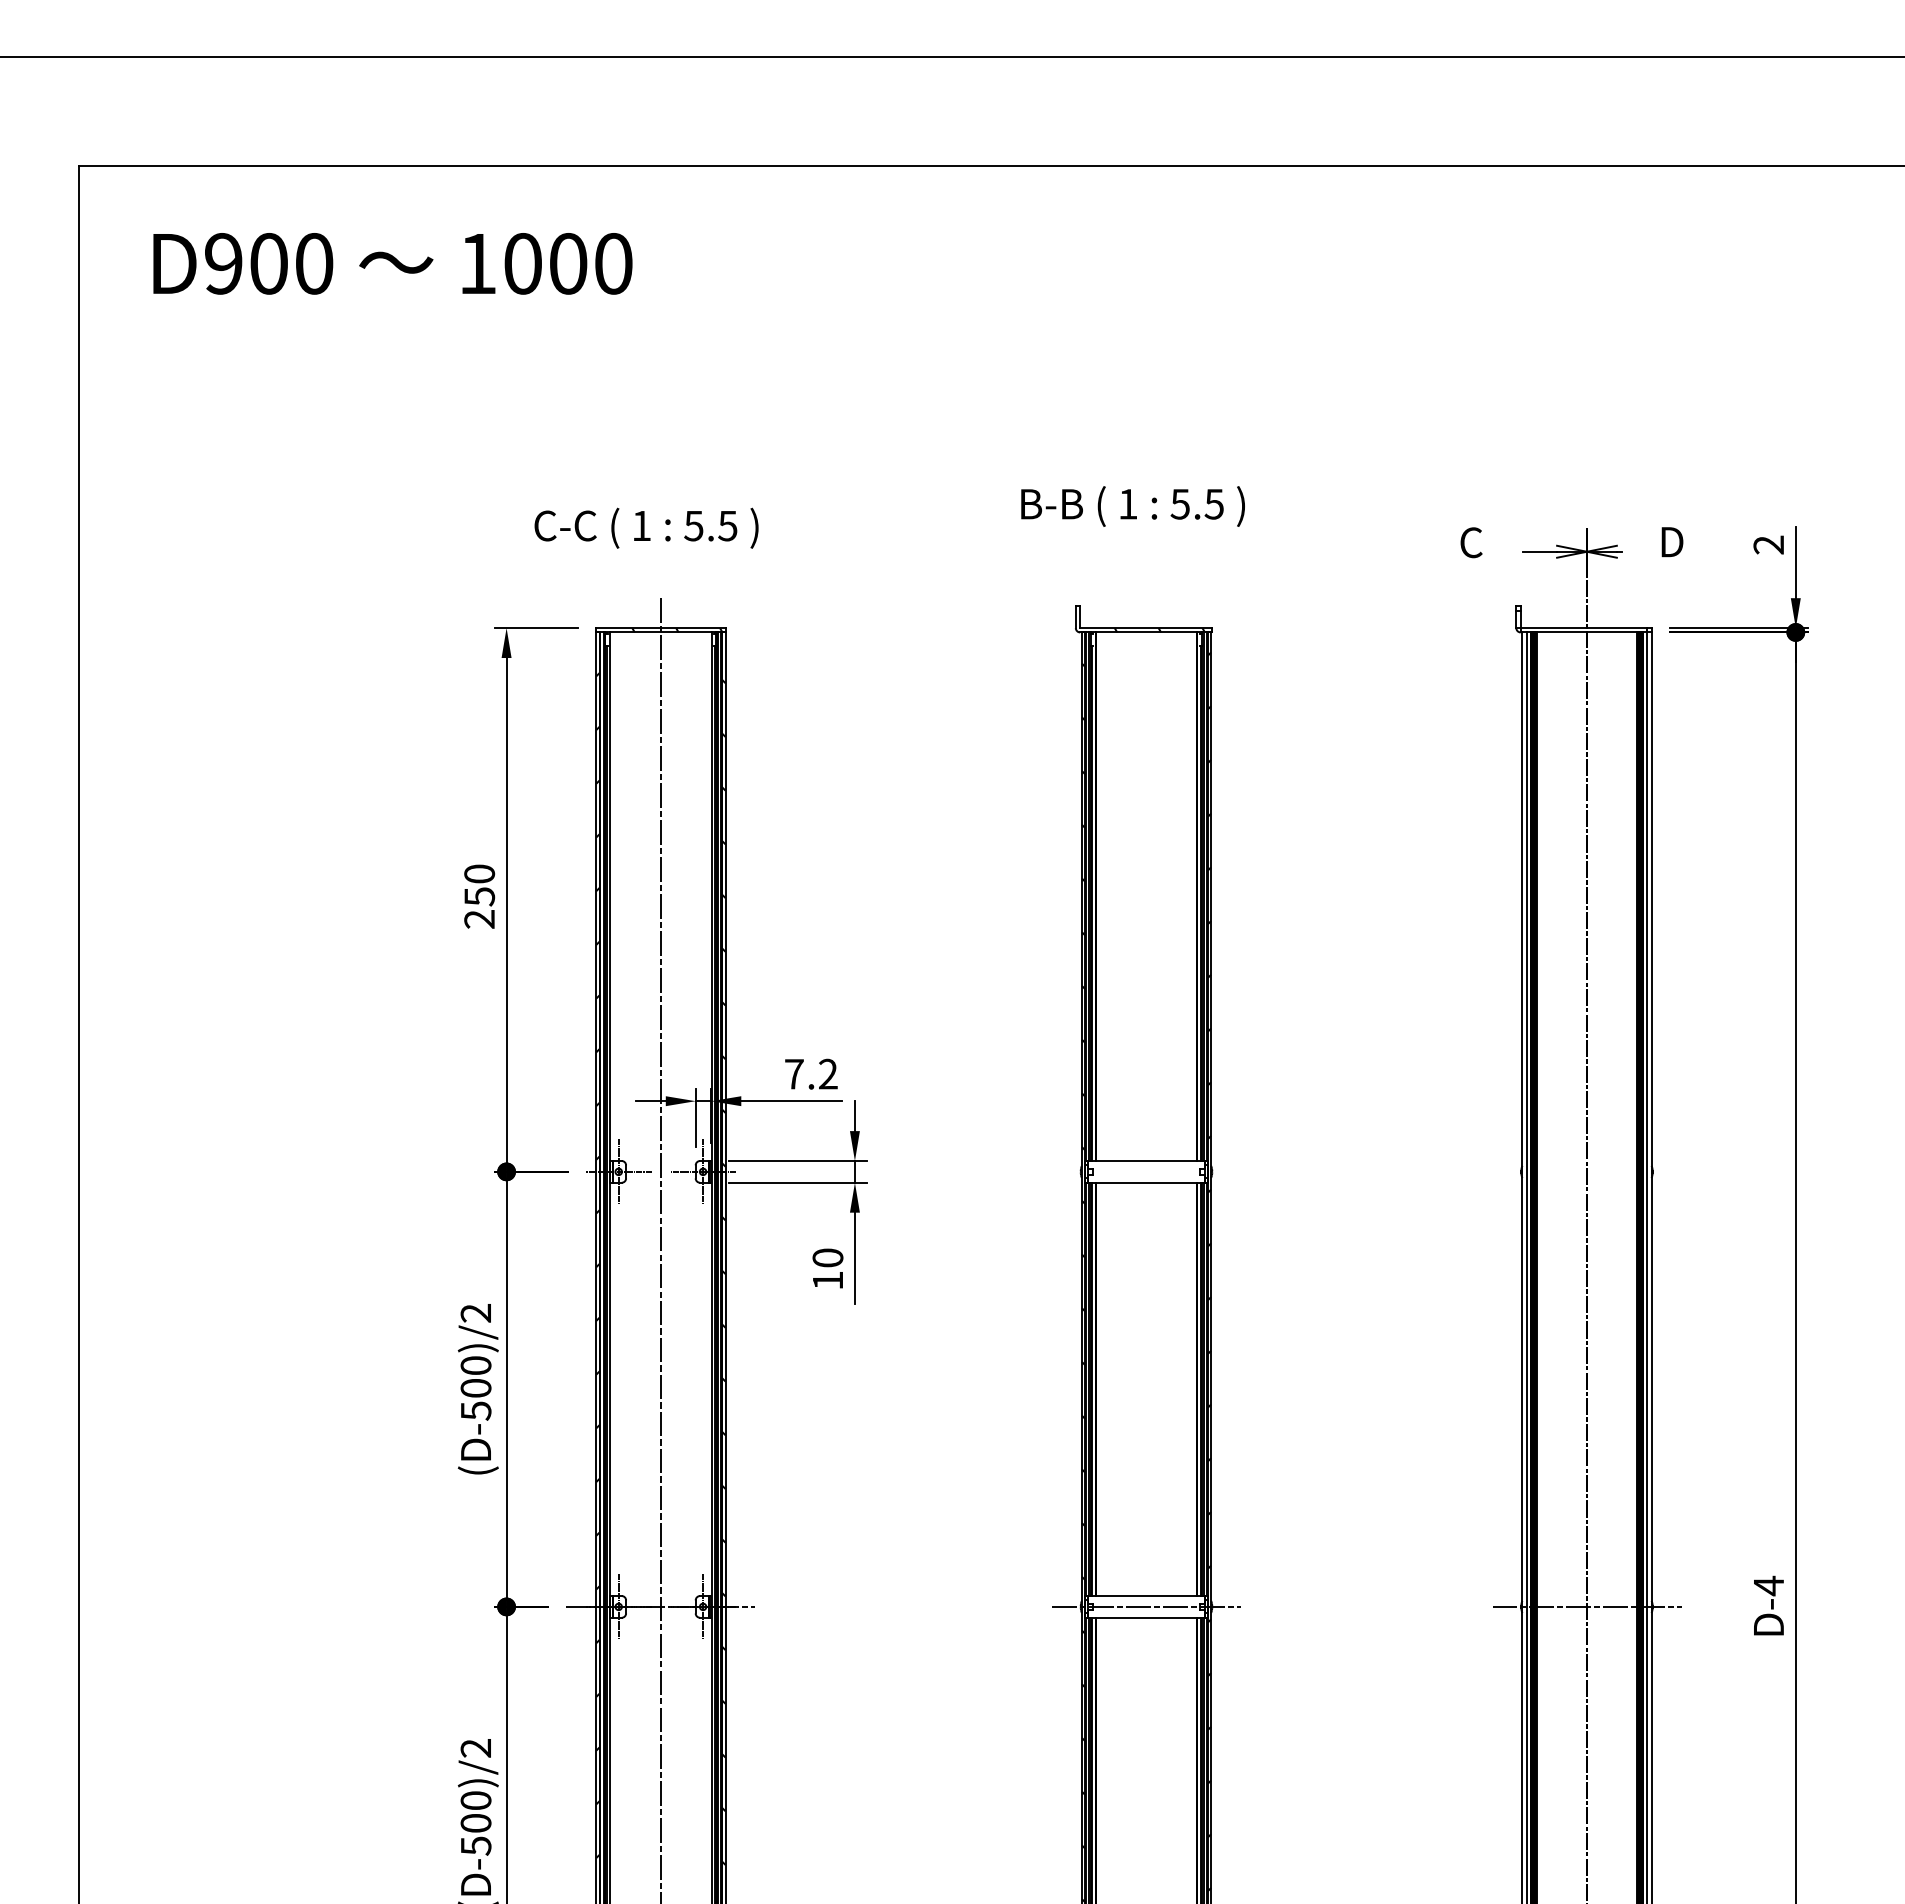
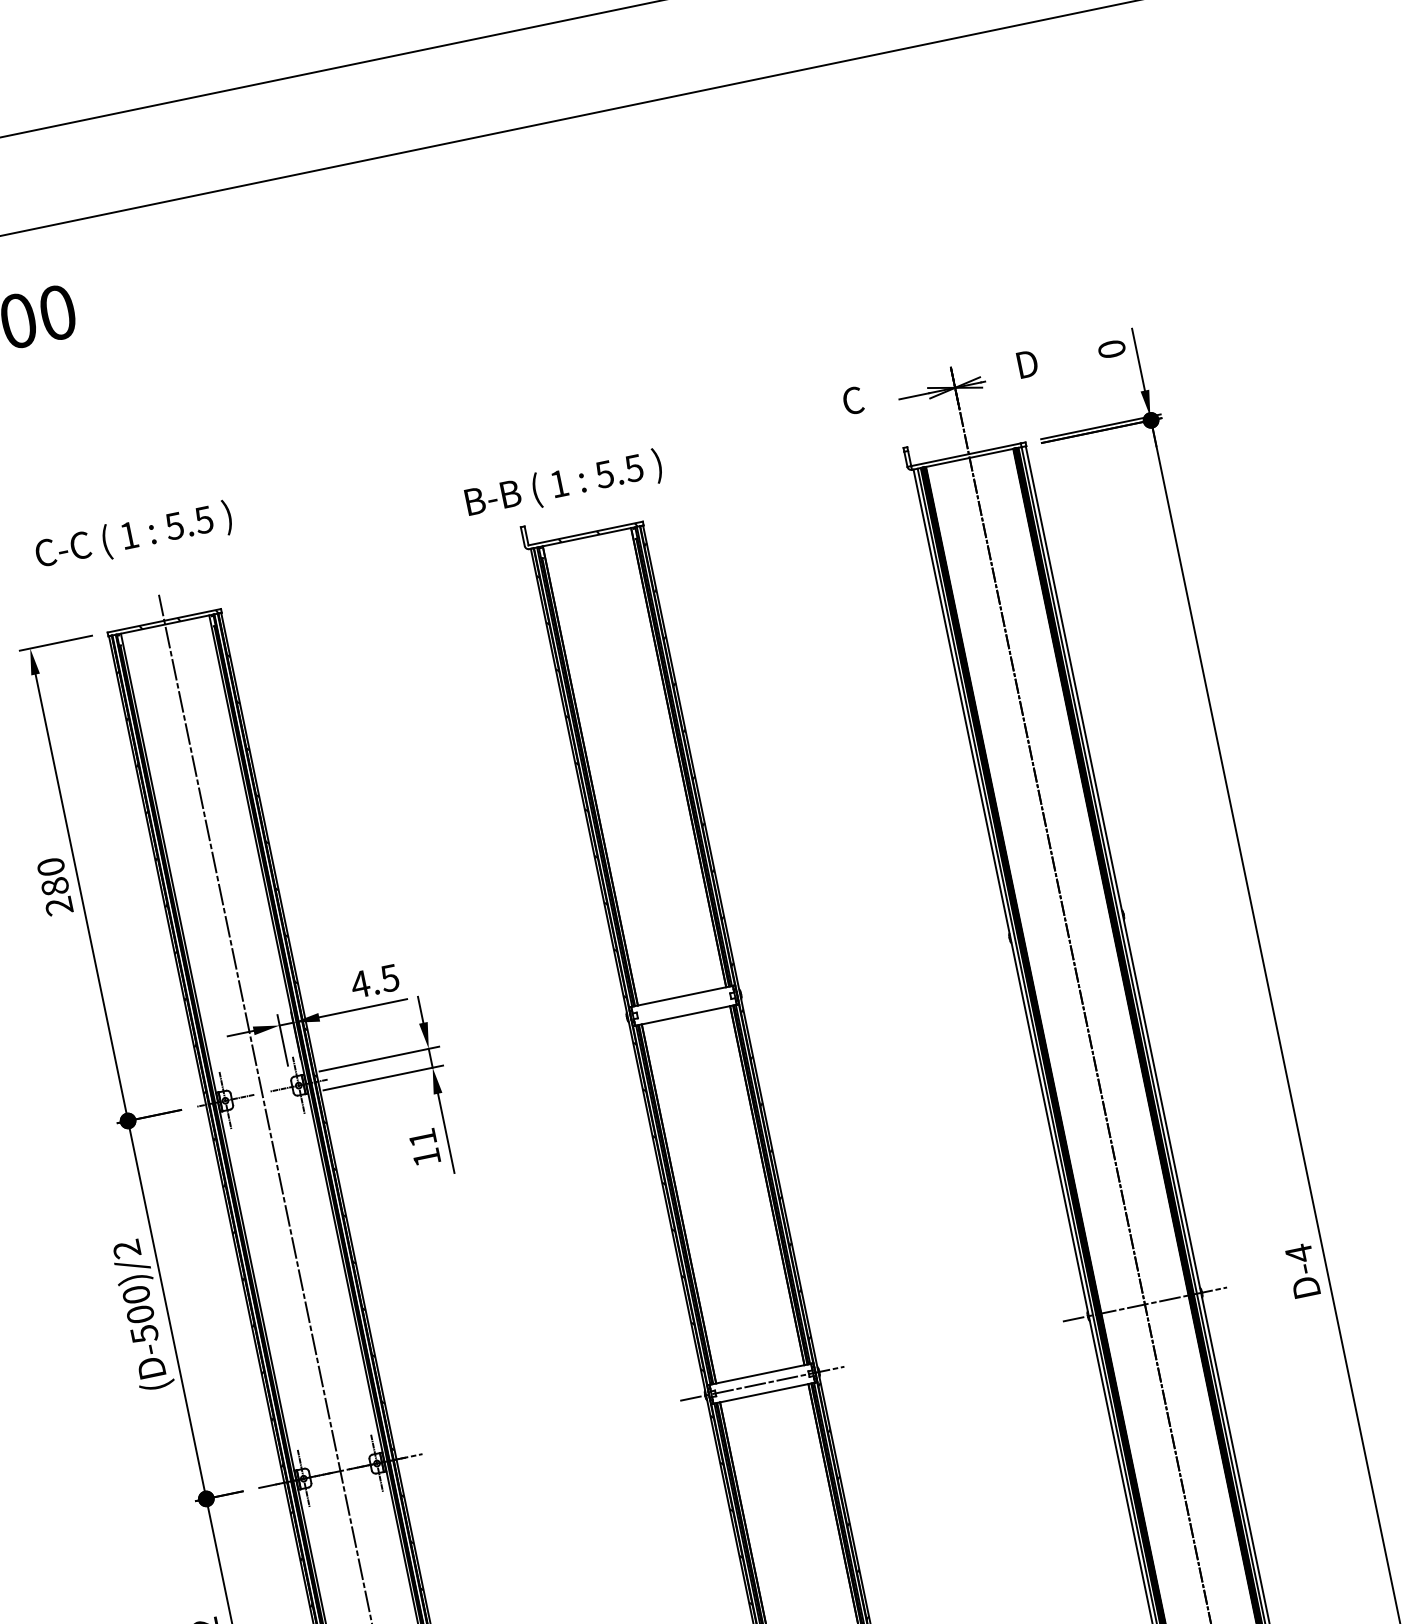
text: (1132, 506) -> (563, 485), moved
text: (1768, 544) -> (1111, 348), 2 -> 0
text: (479, 896) -> (55, 886), 250 -> 280
text: (810, 1073) -> (374, 980), 7.2 -> 4.5
text: (827, 1257) -> (422, 1137), 10 -> 11

